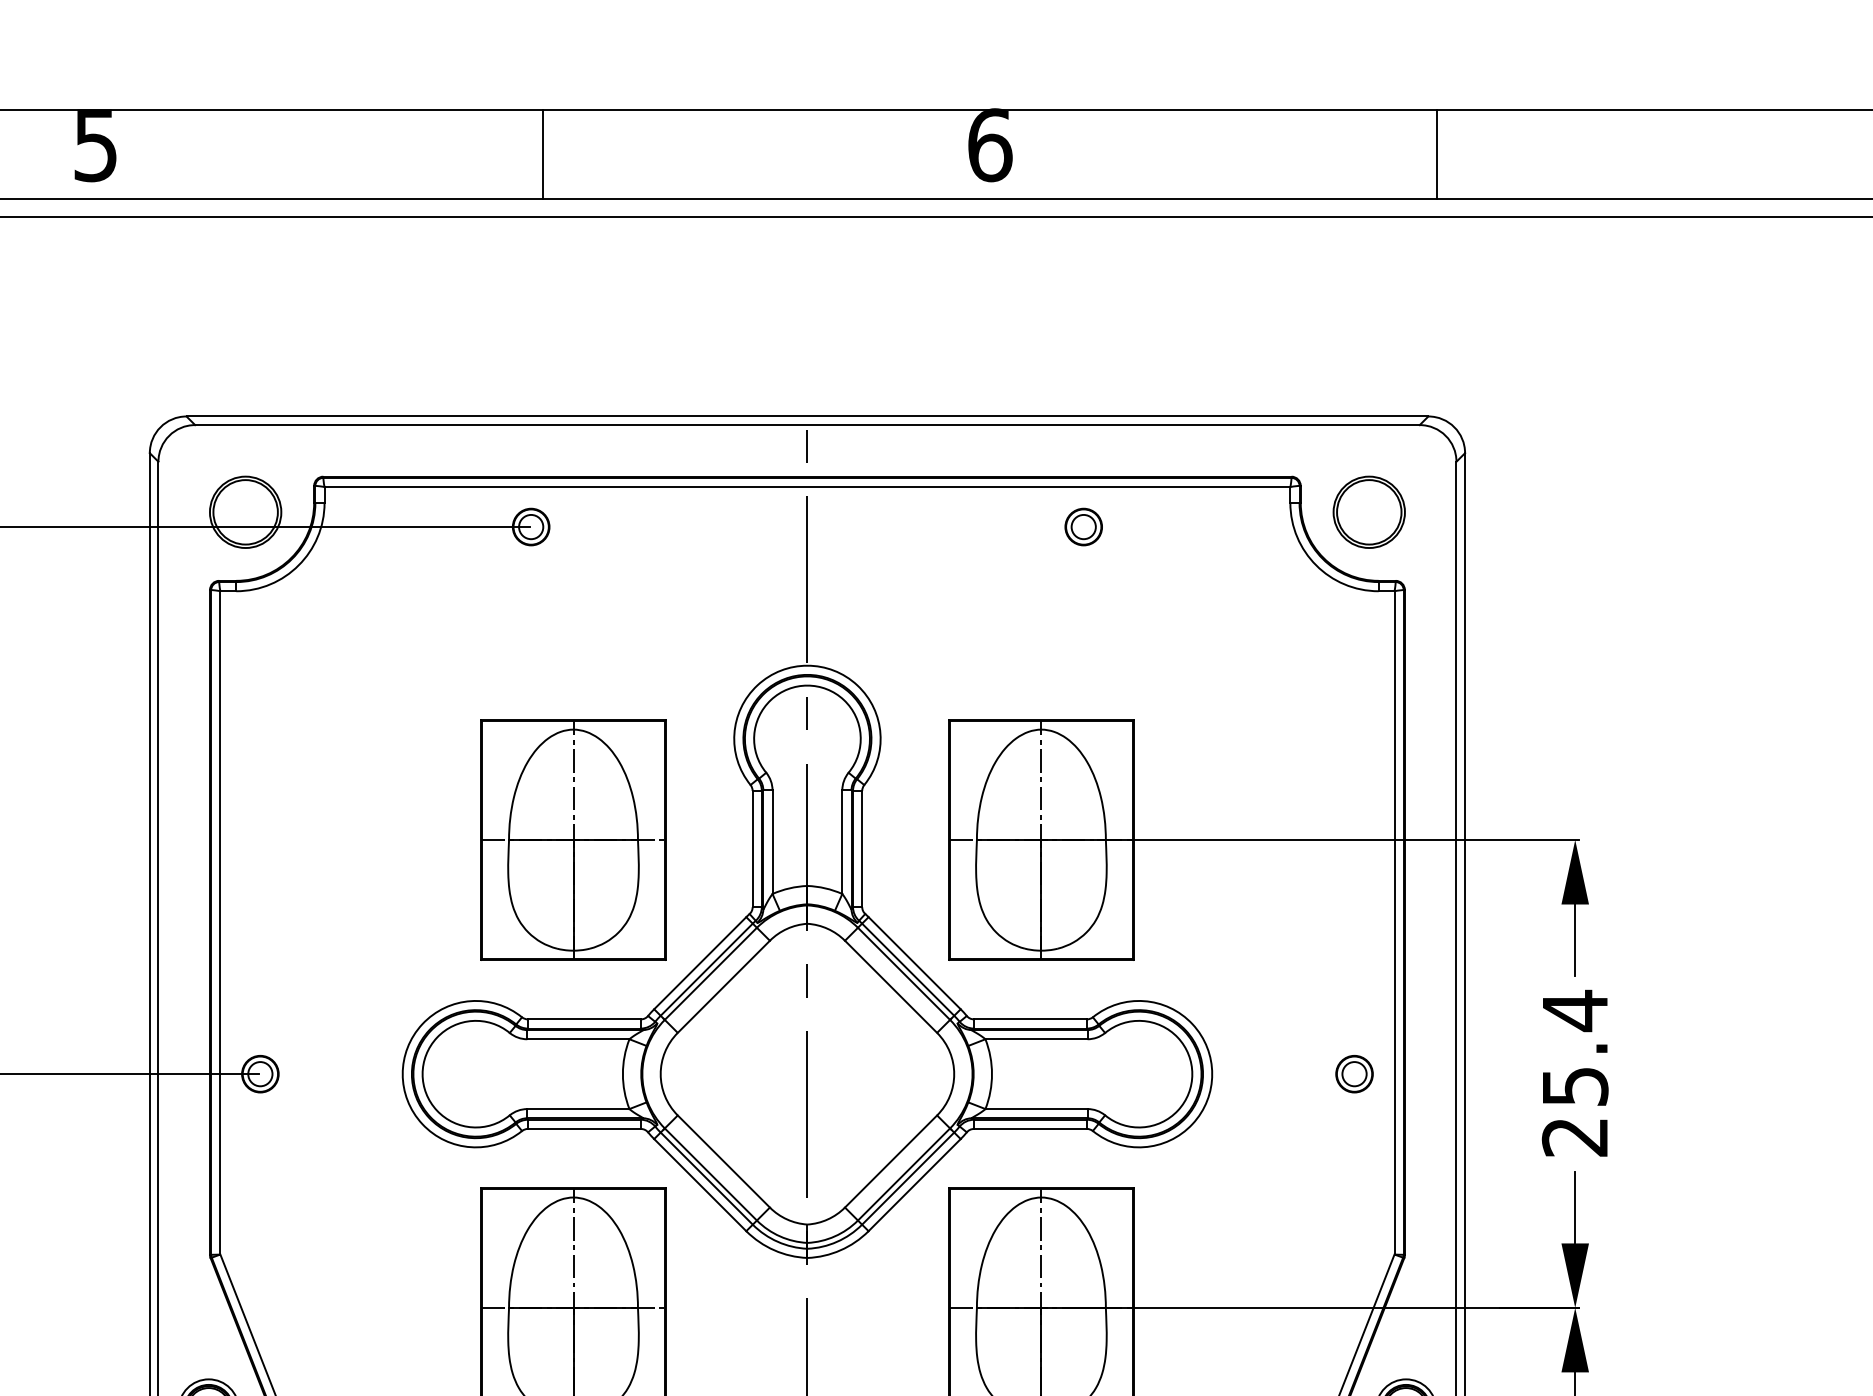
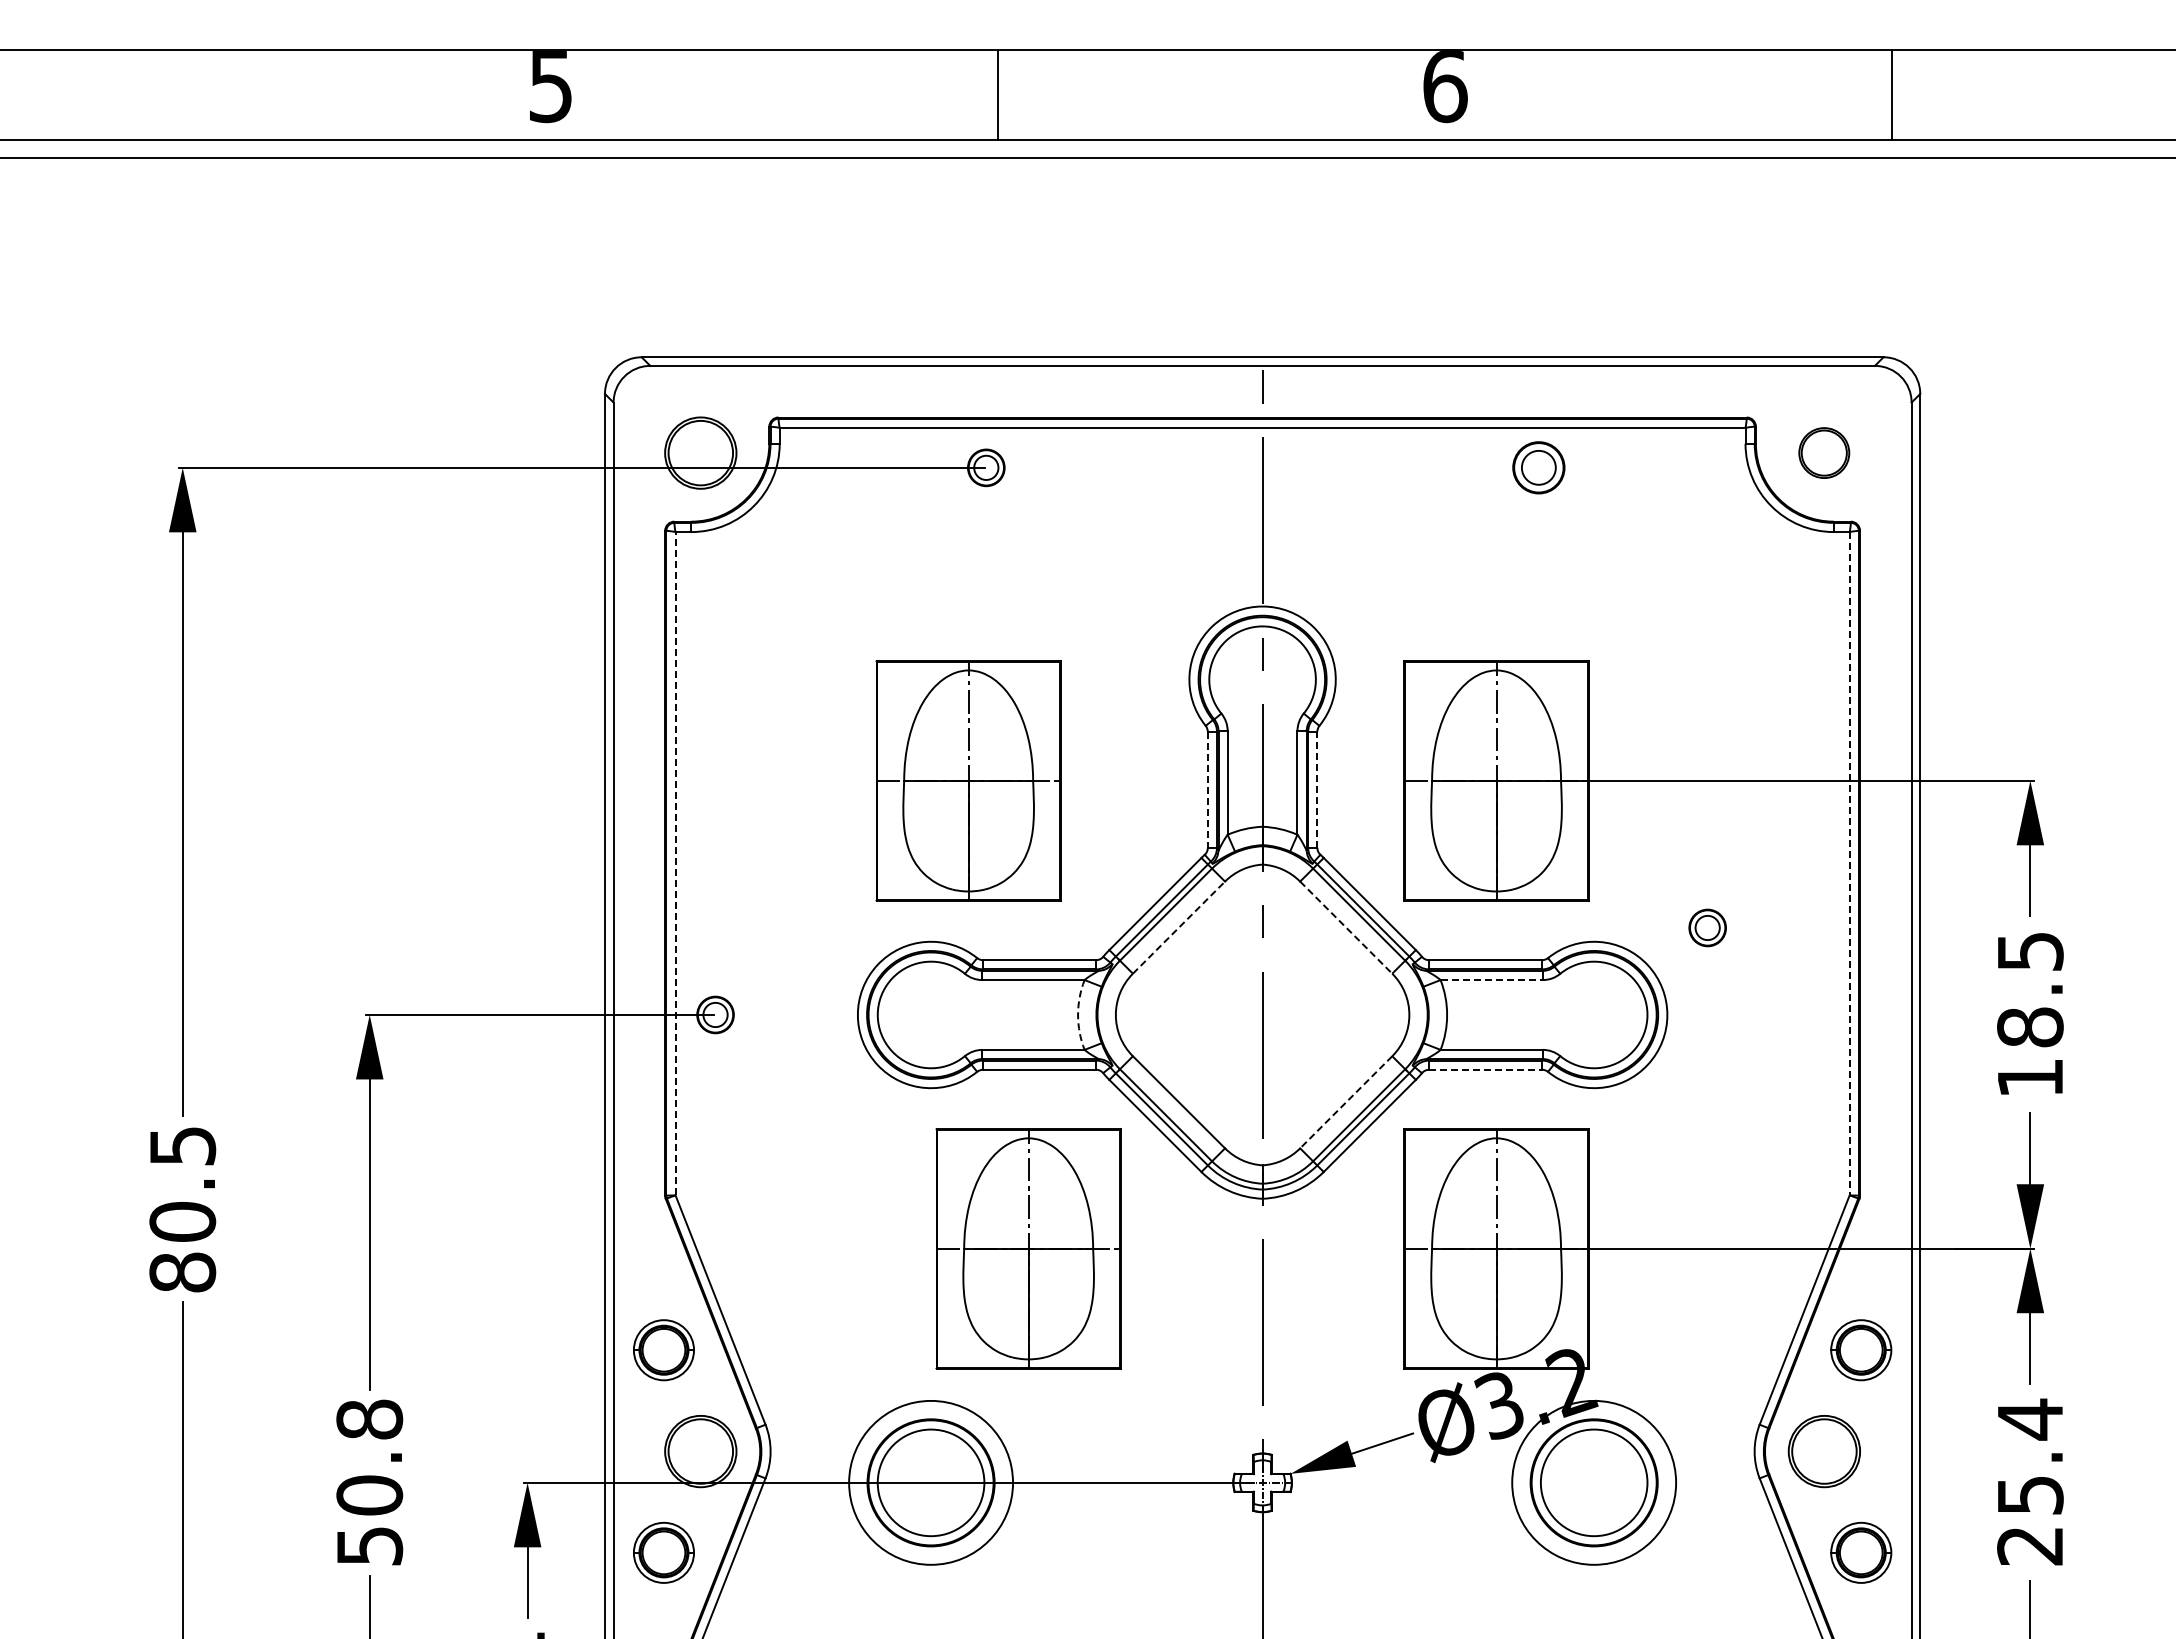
part: (1368, 511) -> (1823, 452), size x0.7
part: (1083, 526) -> (1538, 467), size x1.4
part: (573, 839) -> (968, 780), moved
line: (862, 848) -> (1317, 789), solid -> dashed
line: (752, 849) -> (1207, 790), solid -> dashed
line: (220, 922) -> (675, 863), solid -> dashed
line: (1394, 922) -> (1849, 863), solid -> dashed
line: (724, 986) -> (1179, 927), solid -> dashed
line: (891, 986) -> (1346, 927), solid -> dashed
line: (1037, 1039) -> (1492, 980), solid -> dashed
text: (1575, 1072) -> (2030, 1013), 25.4 -> 18.5
arc: (623, 1073) -> (1078, 1014), solid -> dashed
part: (1354, 1073) -> (1707, 927), moved
line: (1030, 1128) -> (1485, 1069), solid -> dashed
line: (890, 1161) -> (1345, 1102), solid -> dashed

